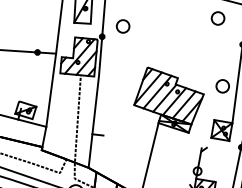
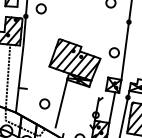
part: (127, 155) -> (44, 103), added
line: (219, 161) -> (111, 107), added

